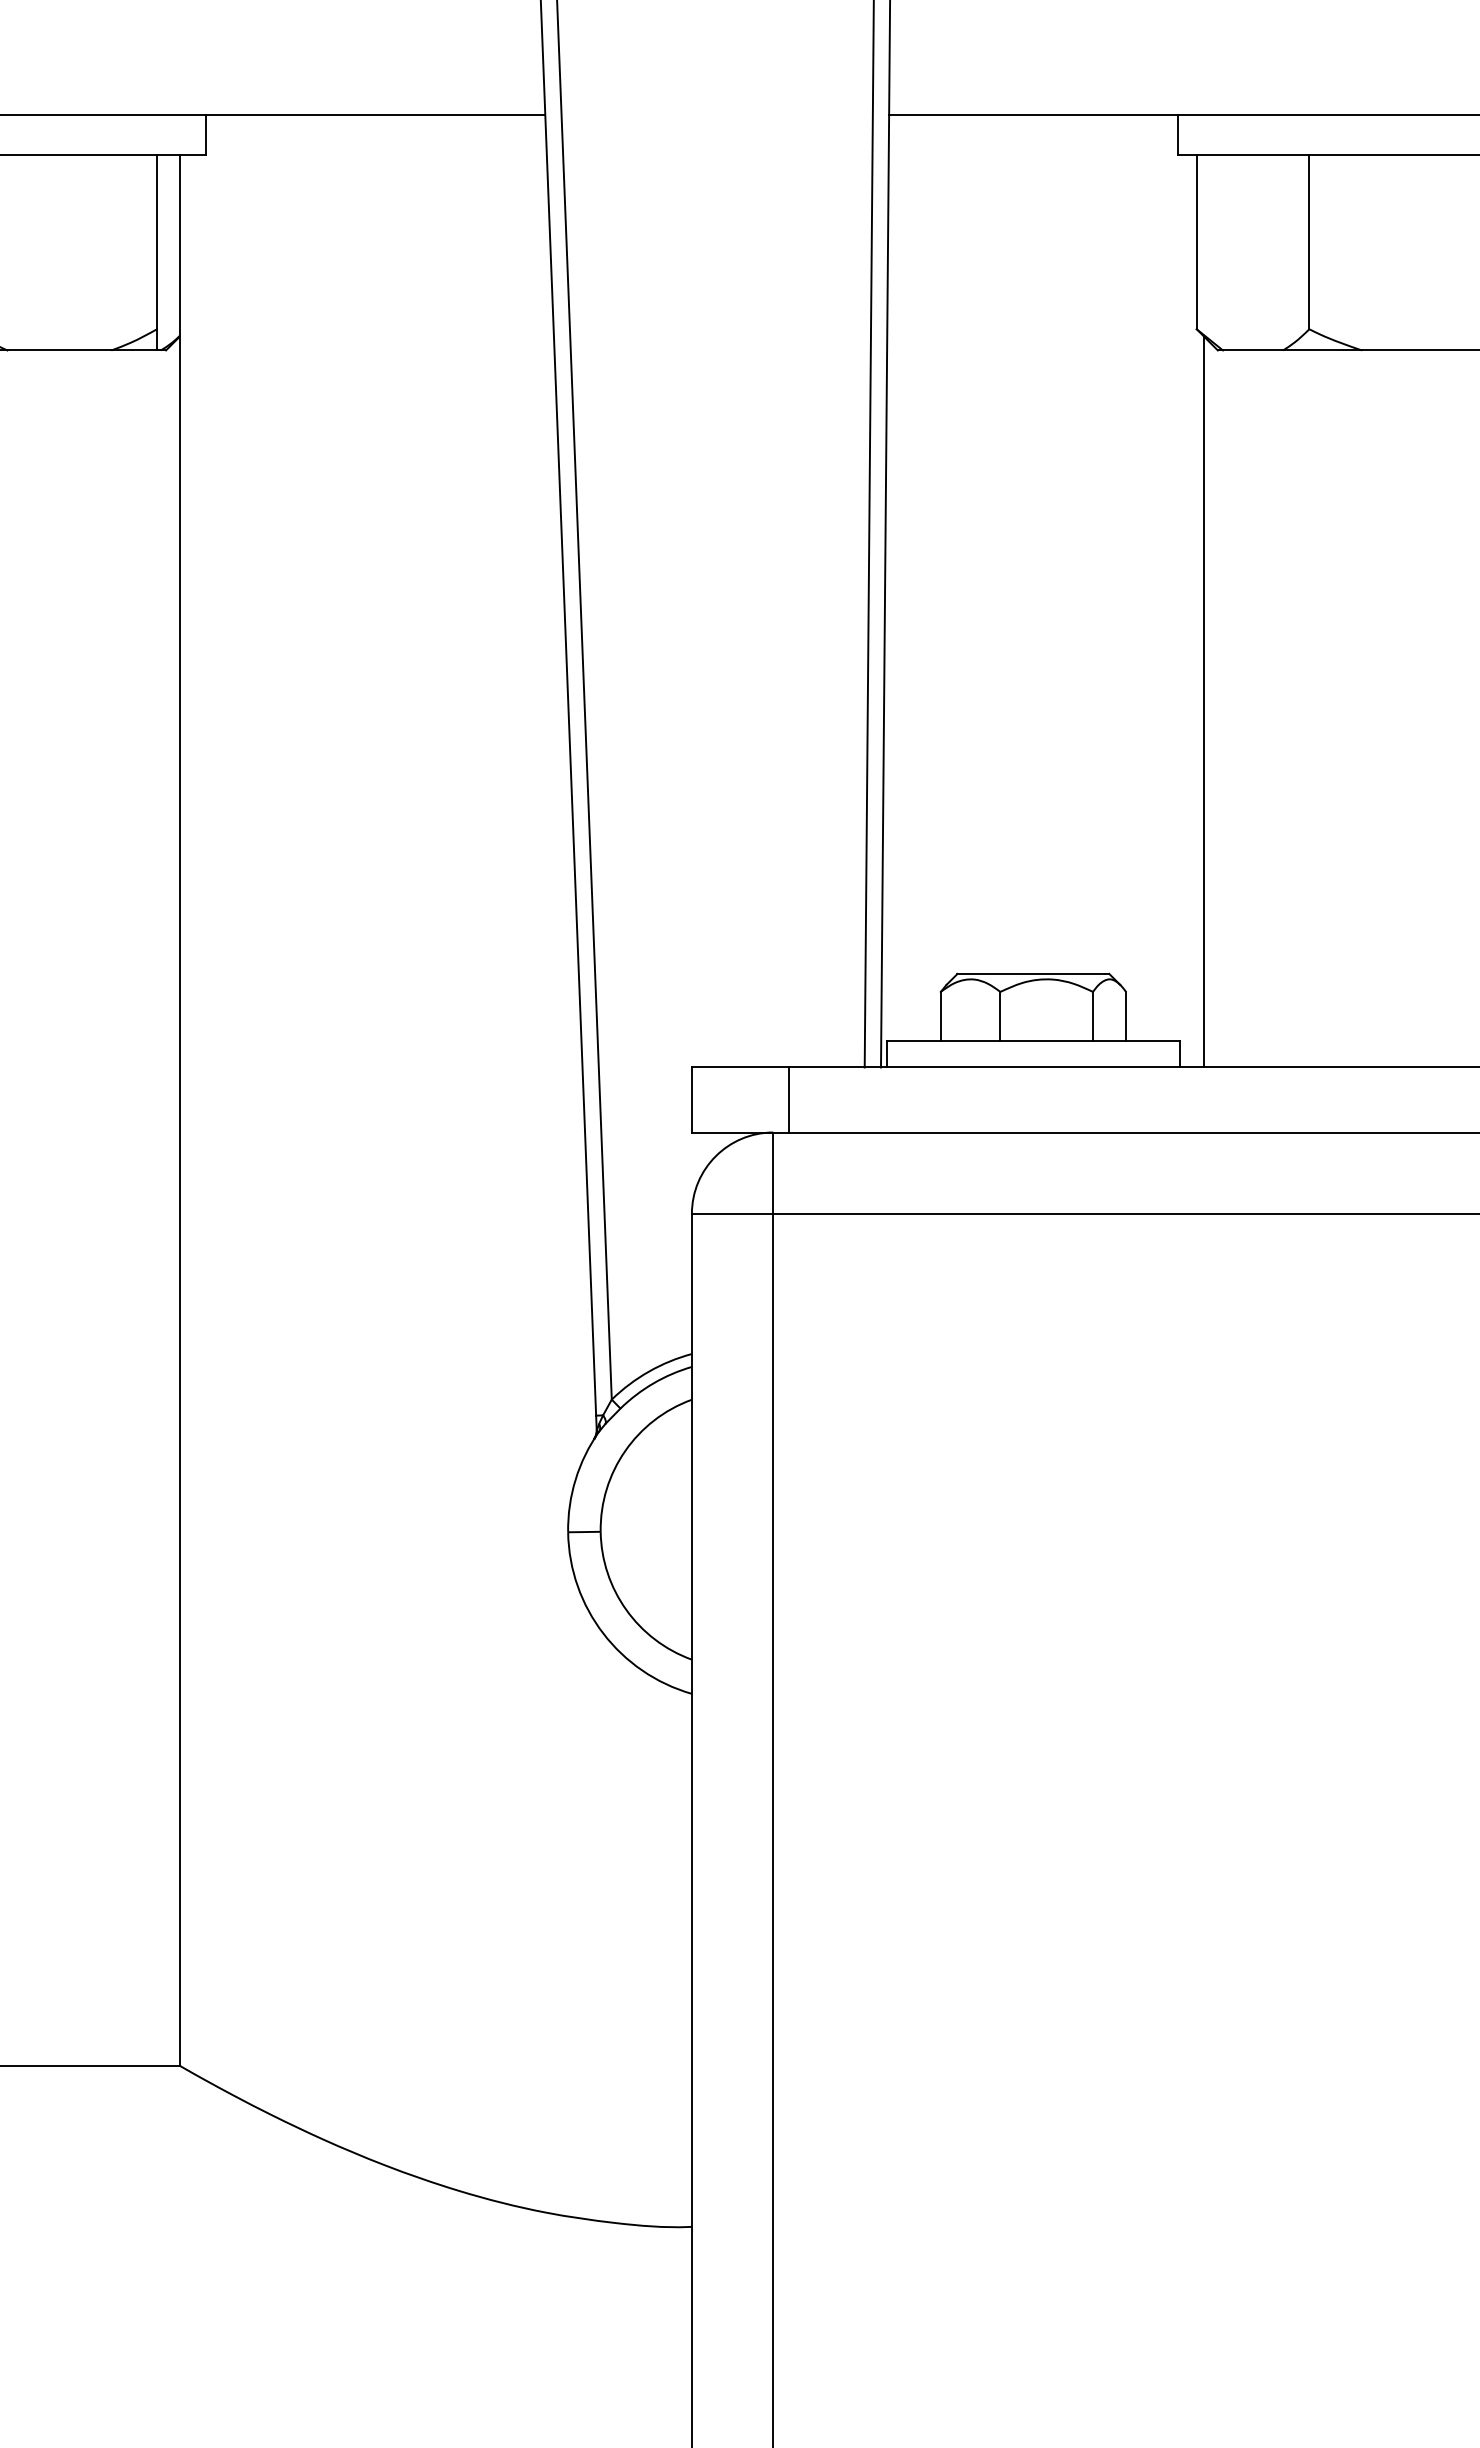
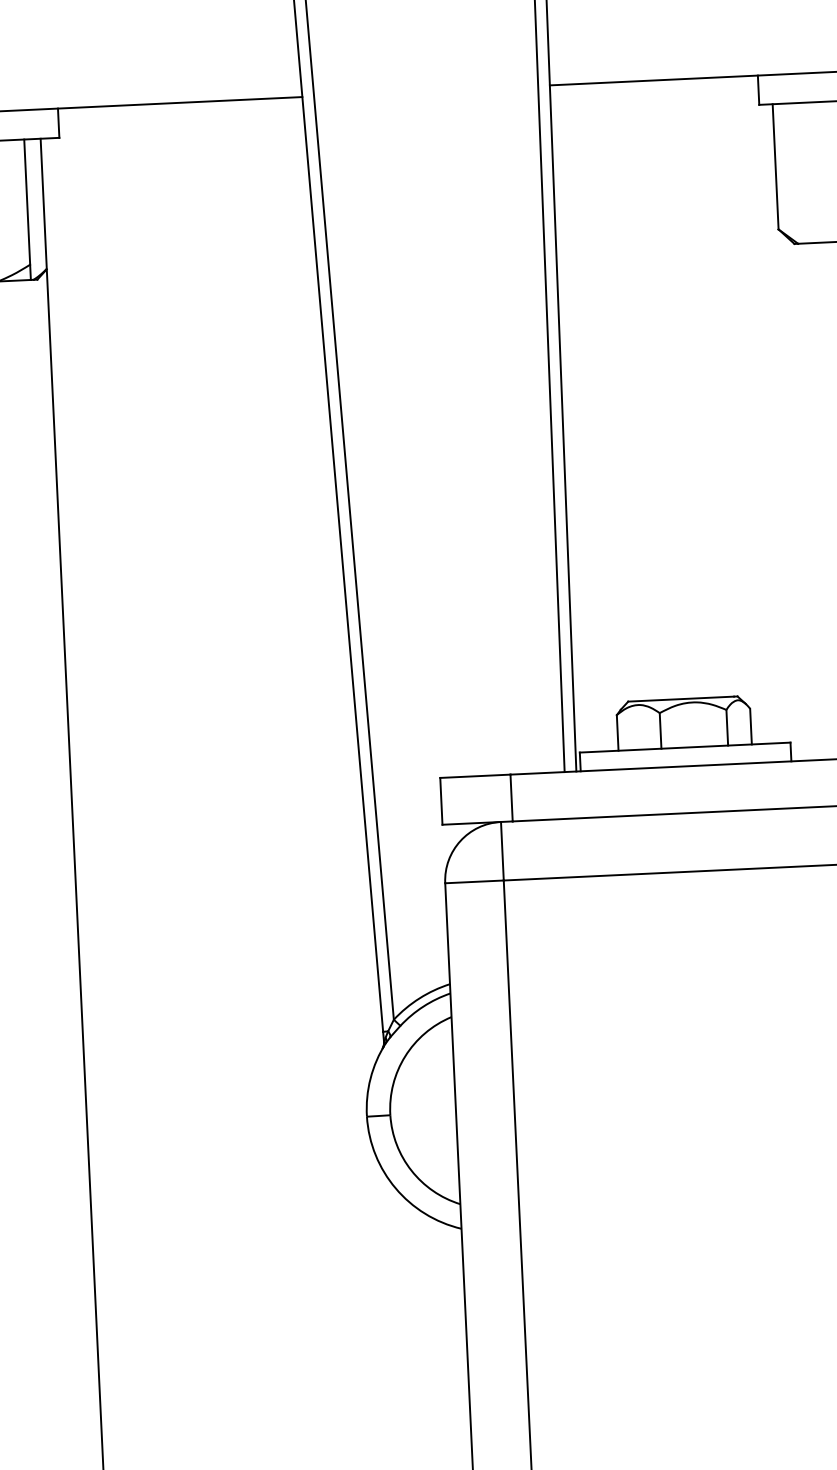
line: (1204, 701) -> (796, 497), removed

